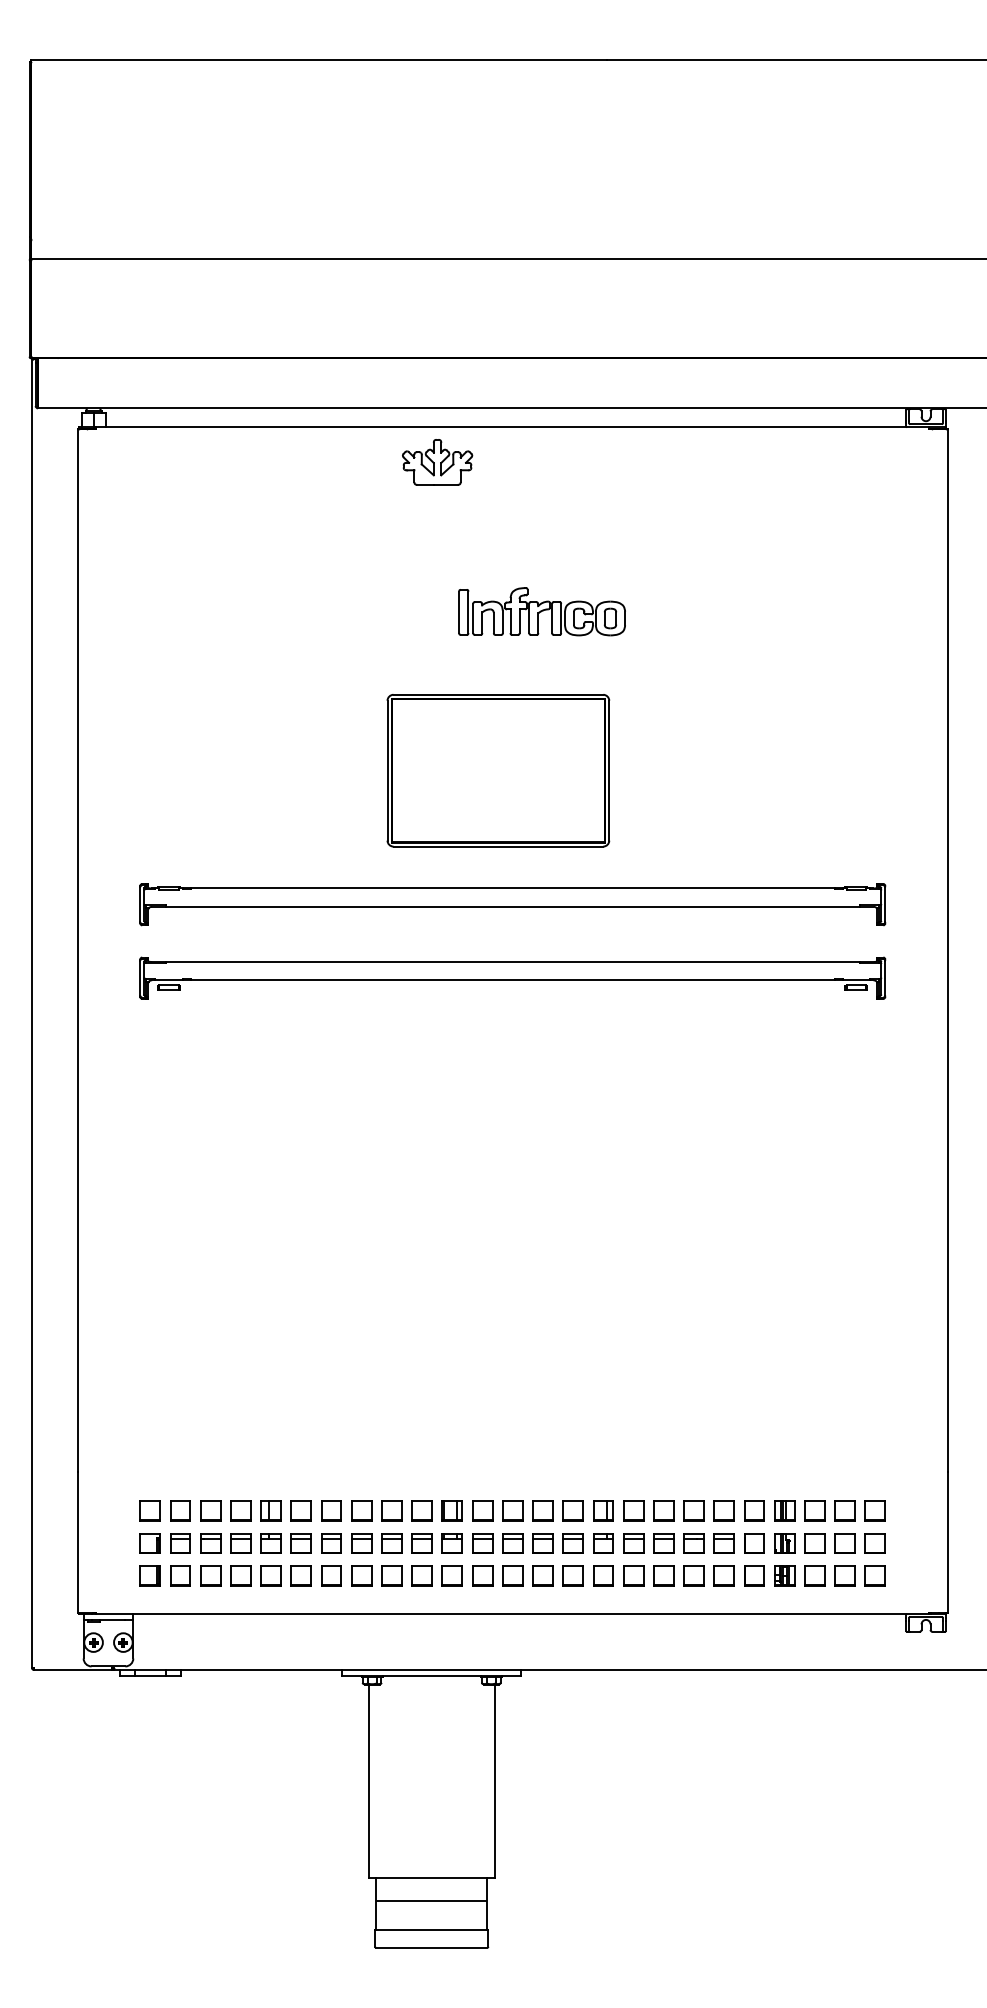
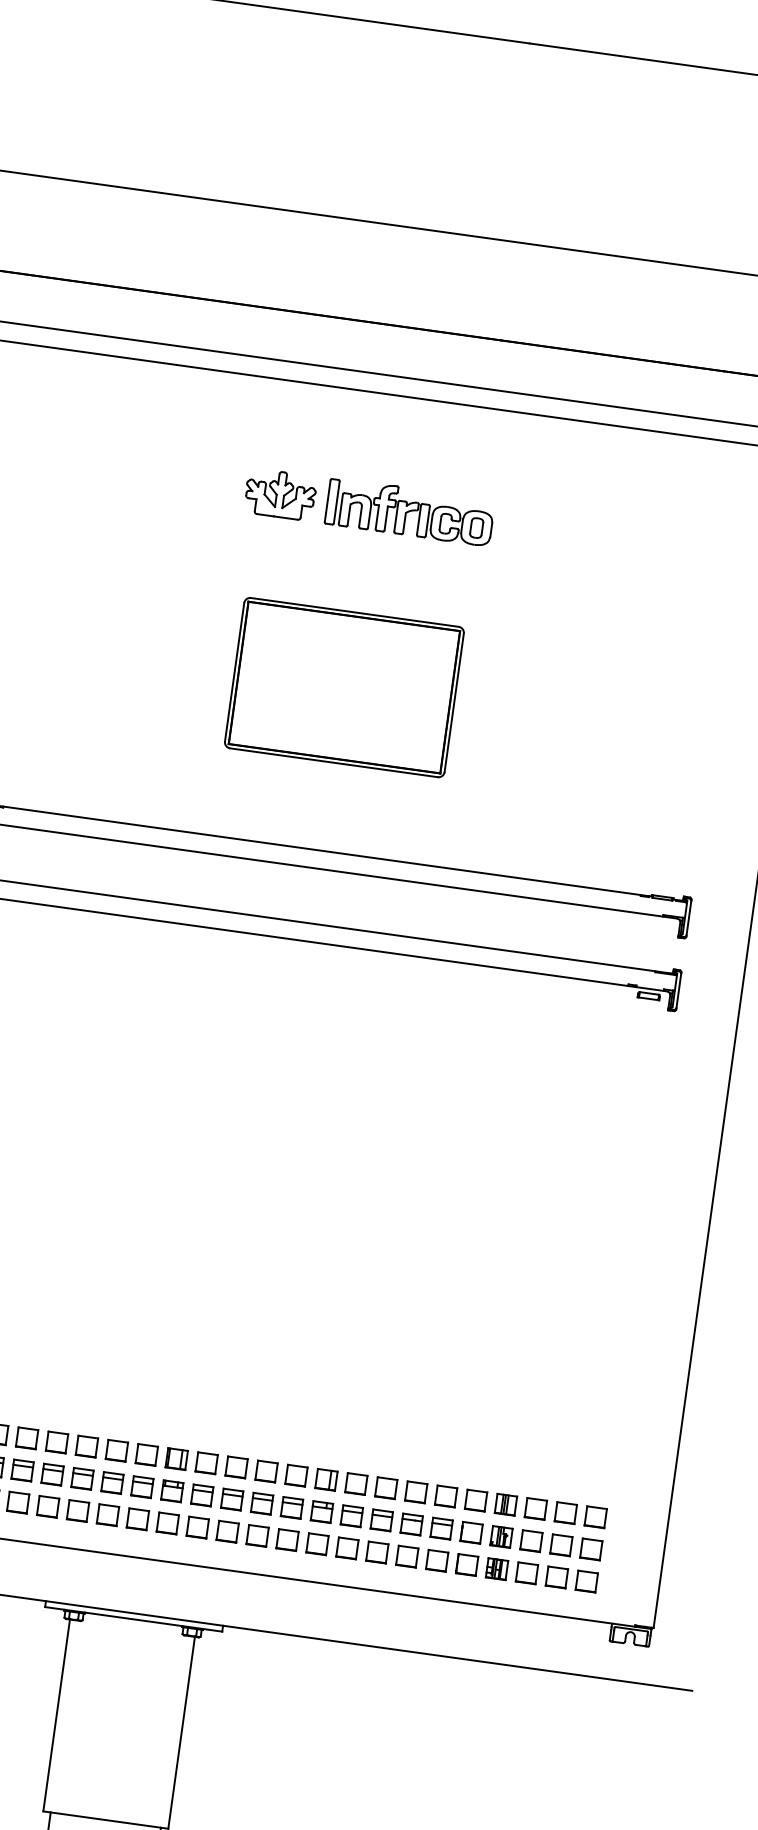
part: (437, 462) -> (280, 494), moved
part: (541, 611) -> (409, 511), moved
part: (498, 770) -> (344, 687), moved

